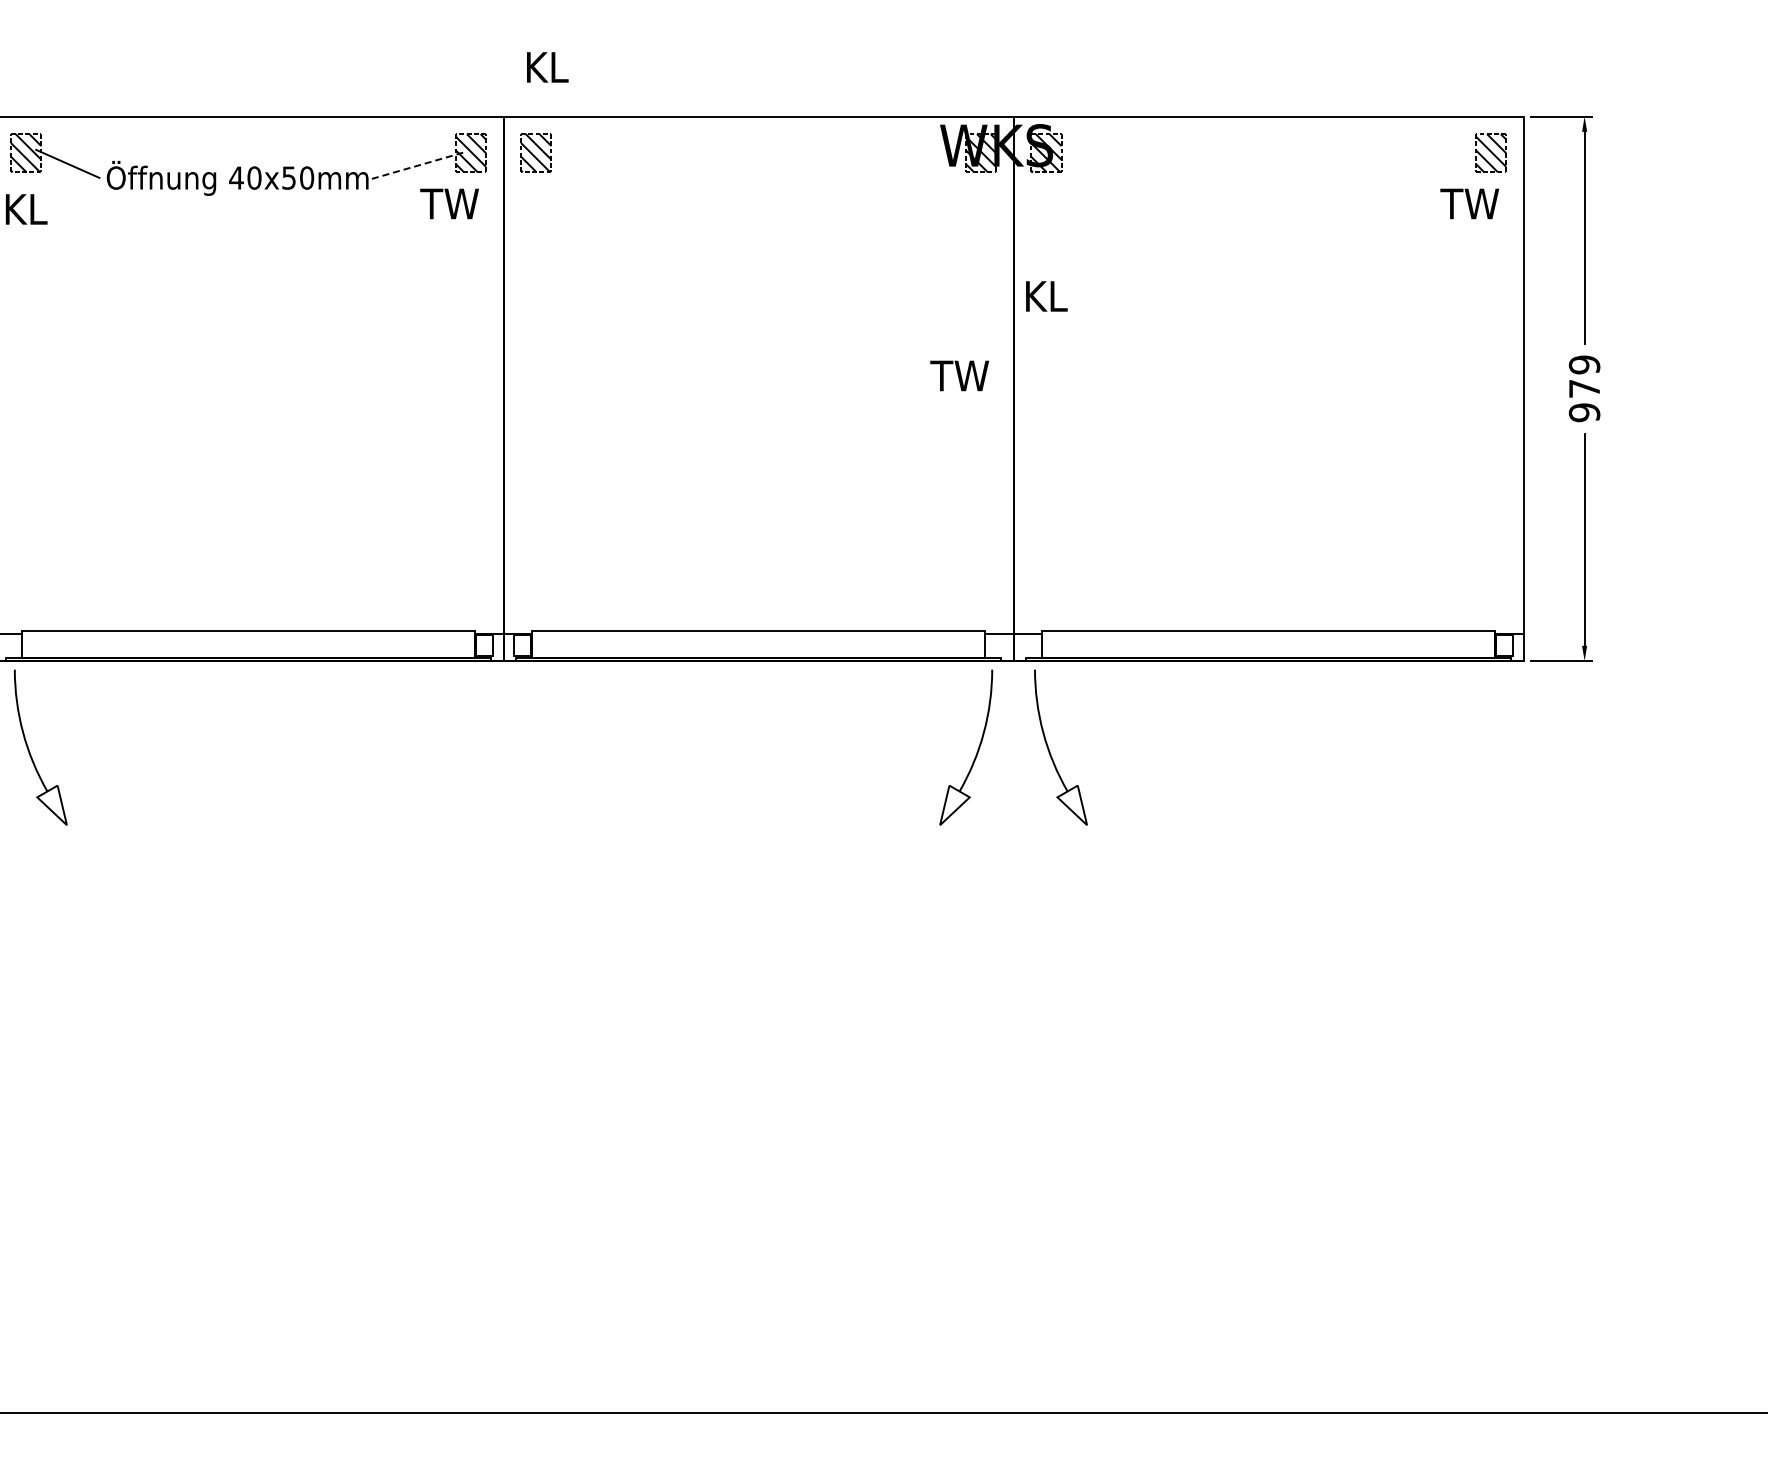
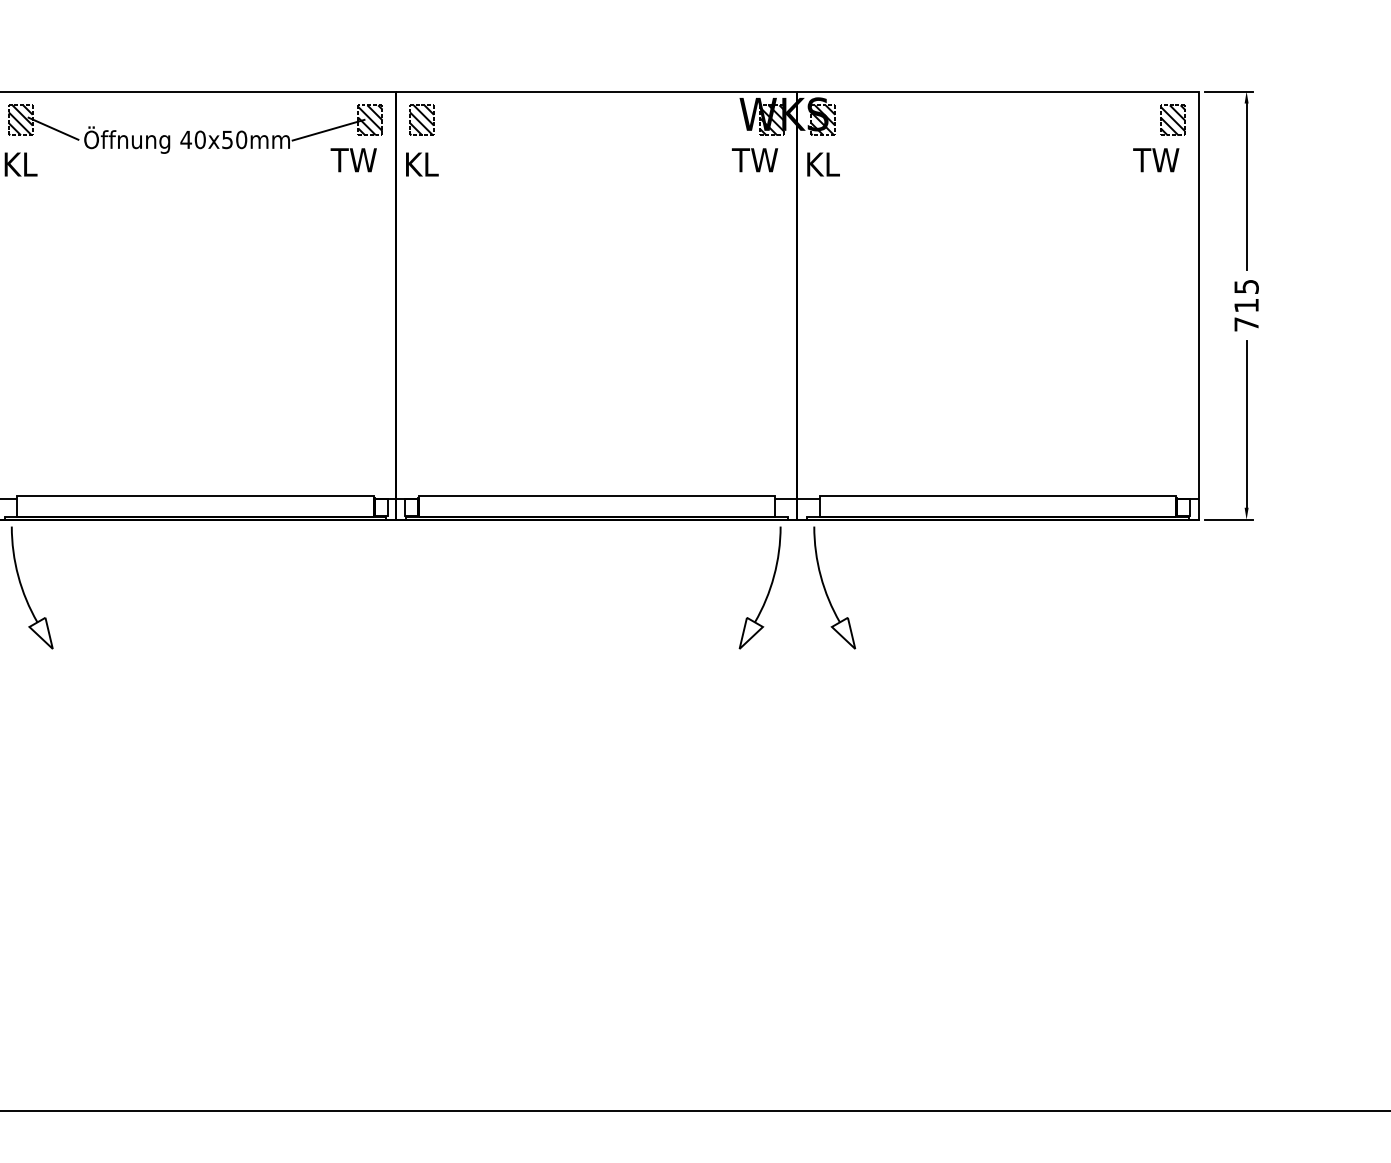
text: (547, 67) -> (422, 164), moved
line: (418, 165) -> (329, 129), dashed -> solid
text: (1046, 296) -> (823, 164), moved
text: (959, 375) -> (754, 159), moved
text: (1584, 388) -> (1246, 305), 979 -> 715

